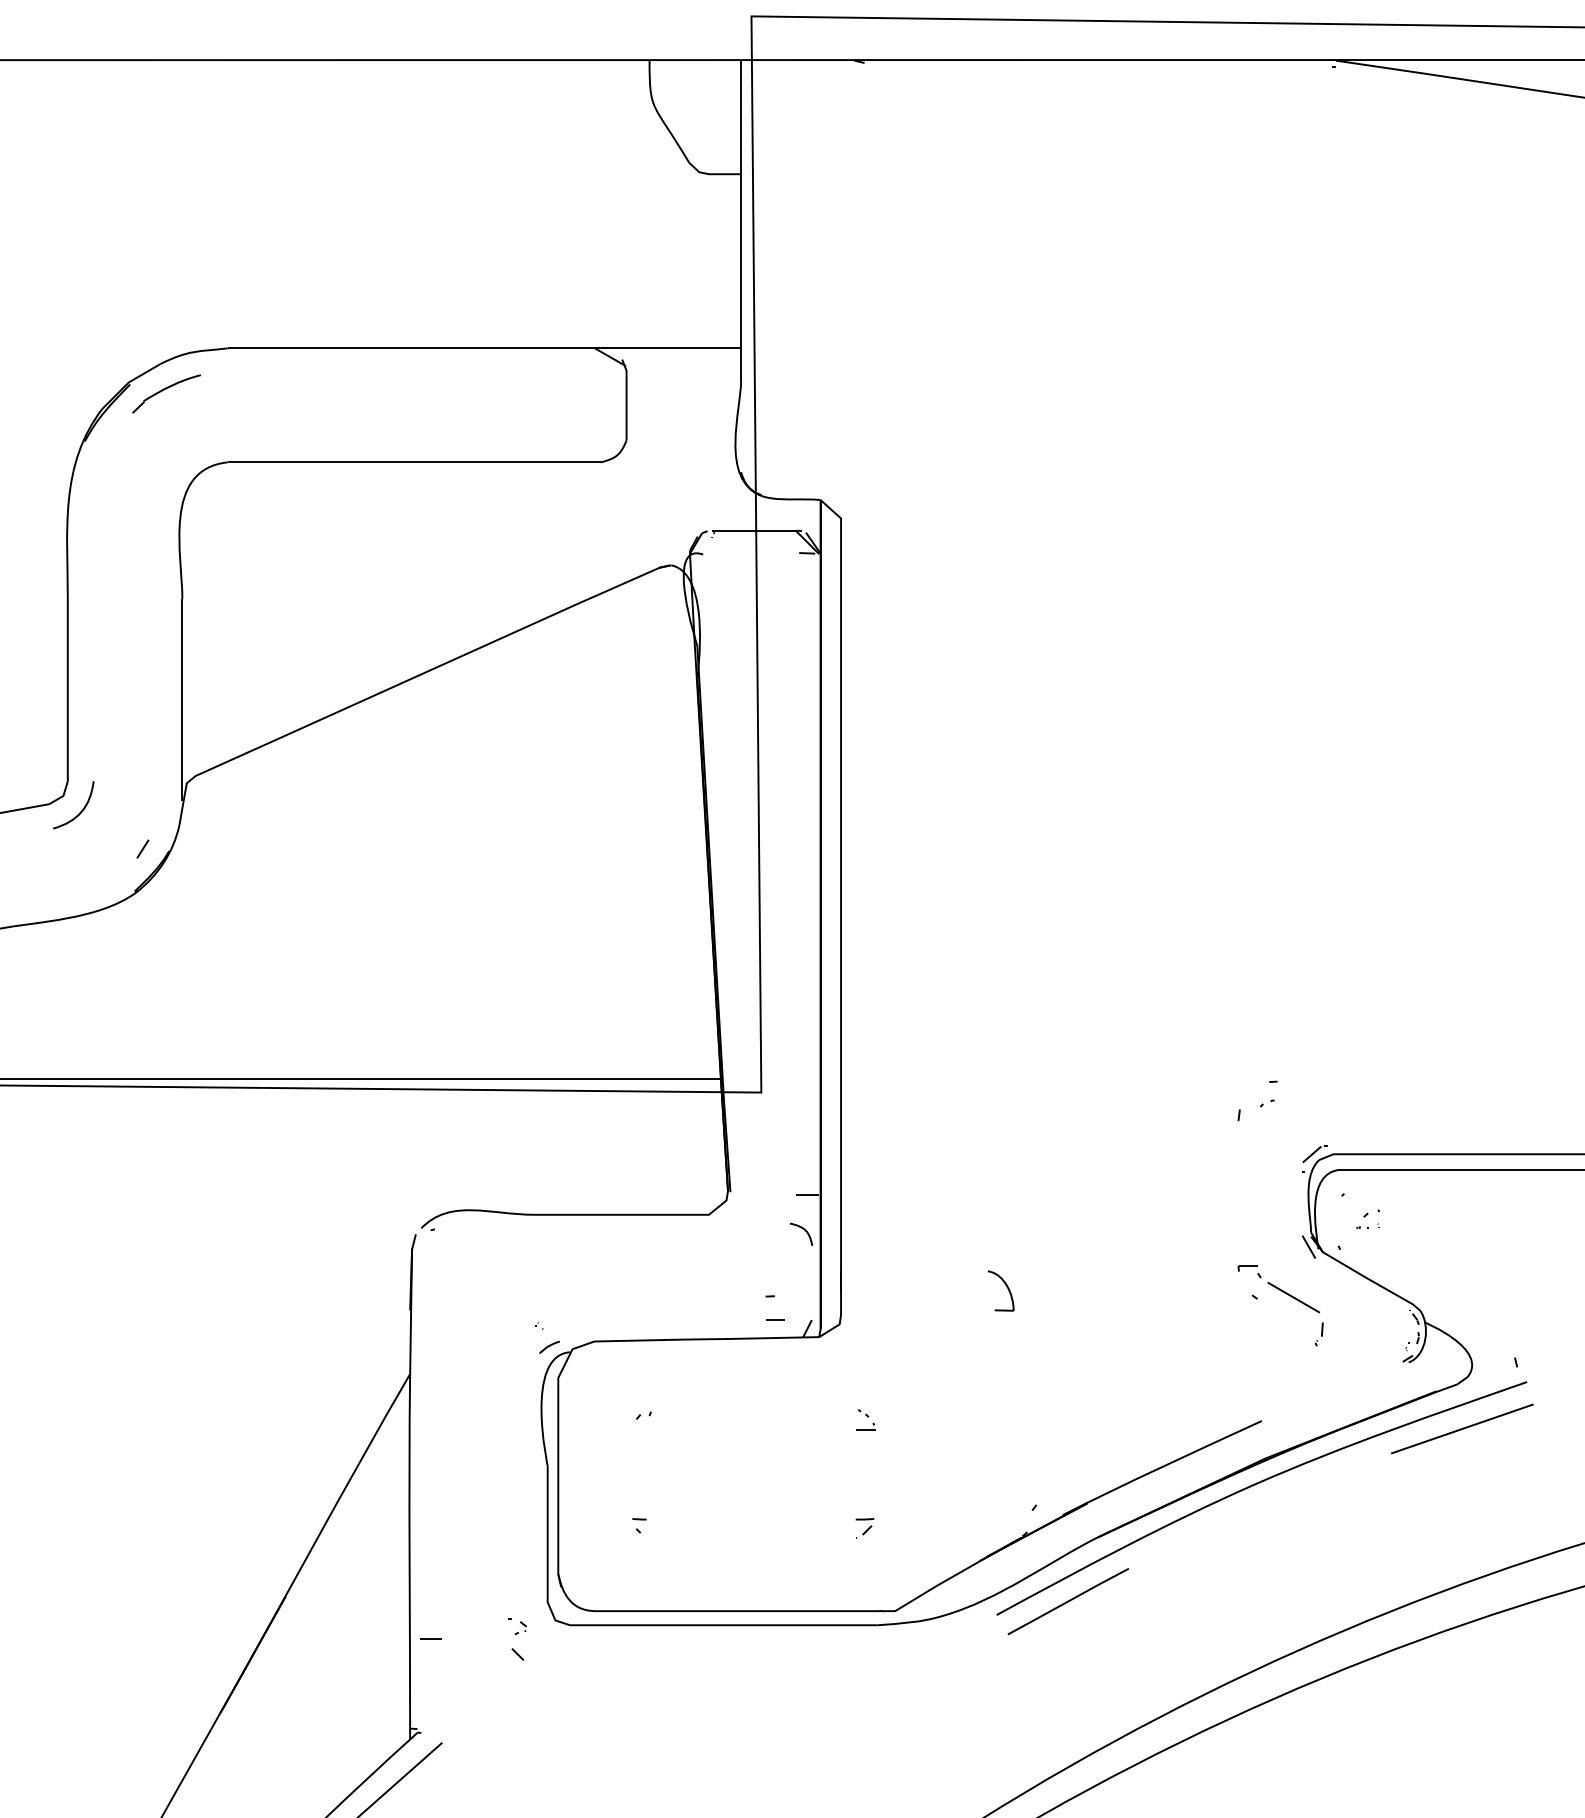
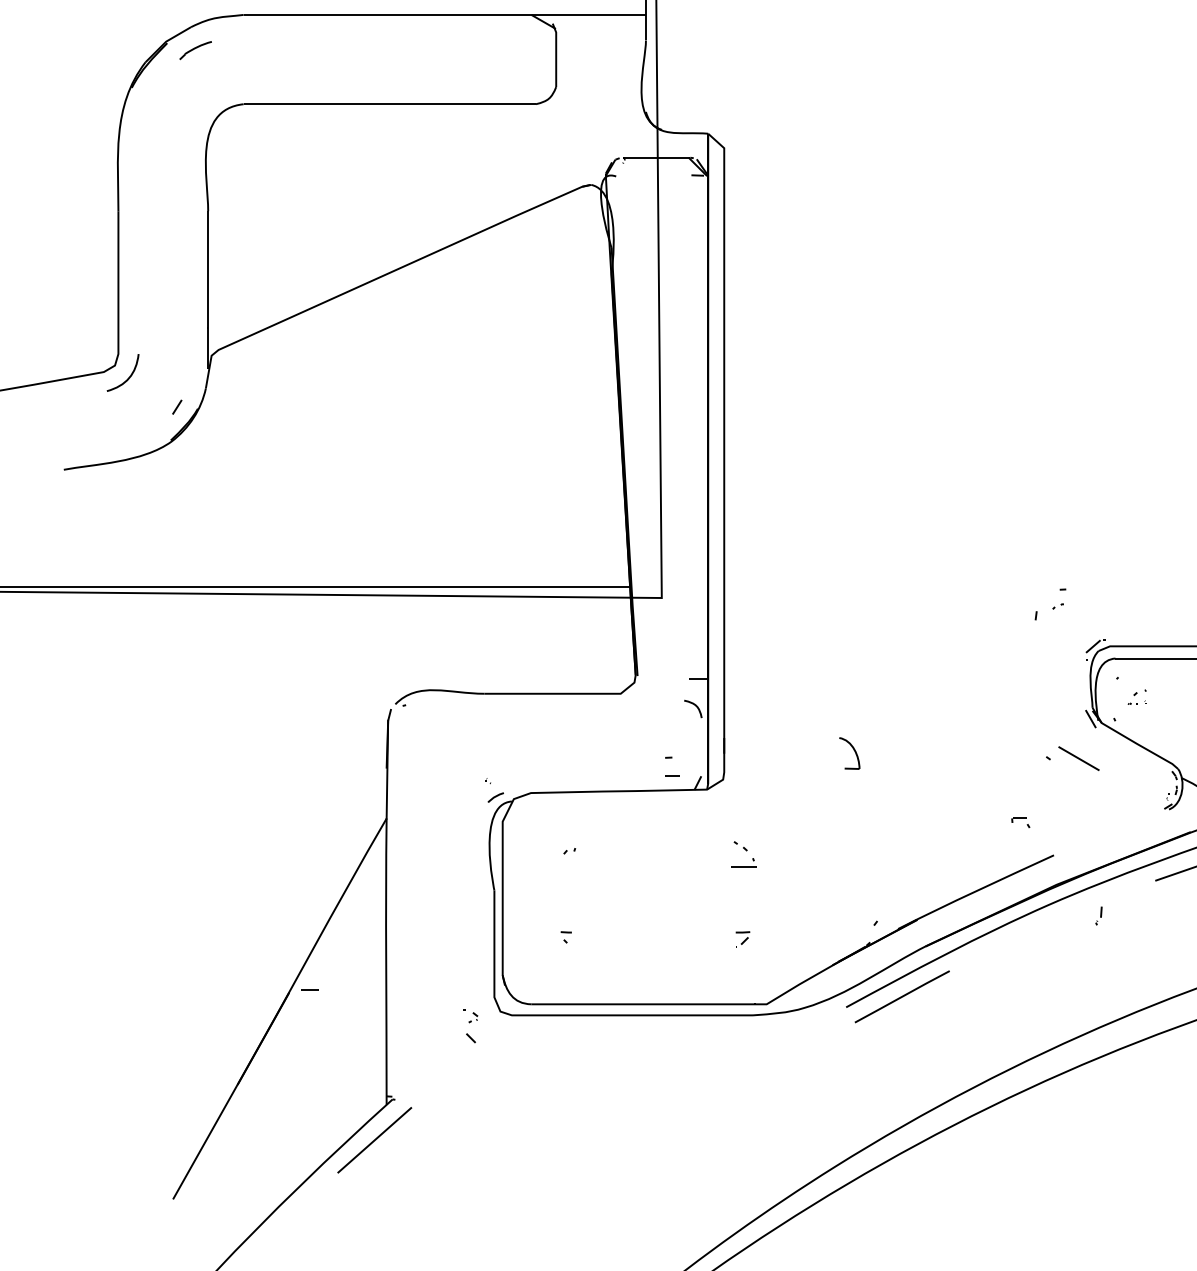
part: (166, 393) -> (195, 50), size x0.6
part: (1249, 1271) -> (1020, 822), moved
part: (1318, 1334) -> (1098, 916), moved
part: (865, 1419) -> (743, 854), size x1.6
line: (430, 1638) -> (309, 989), moved

